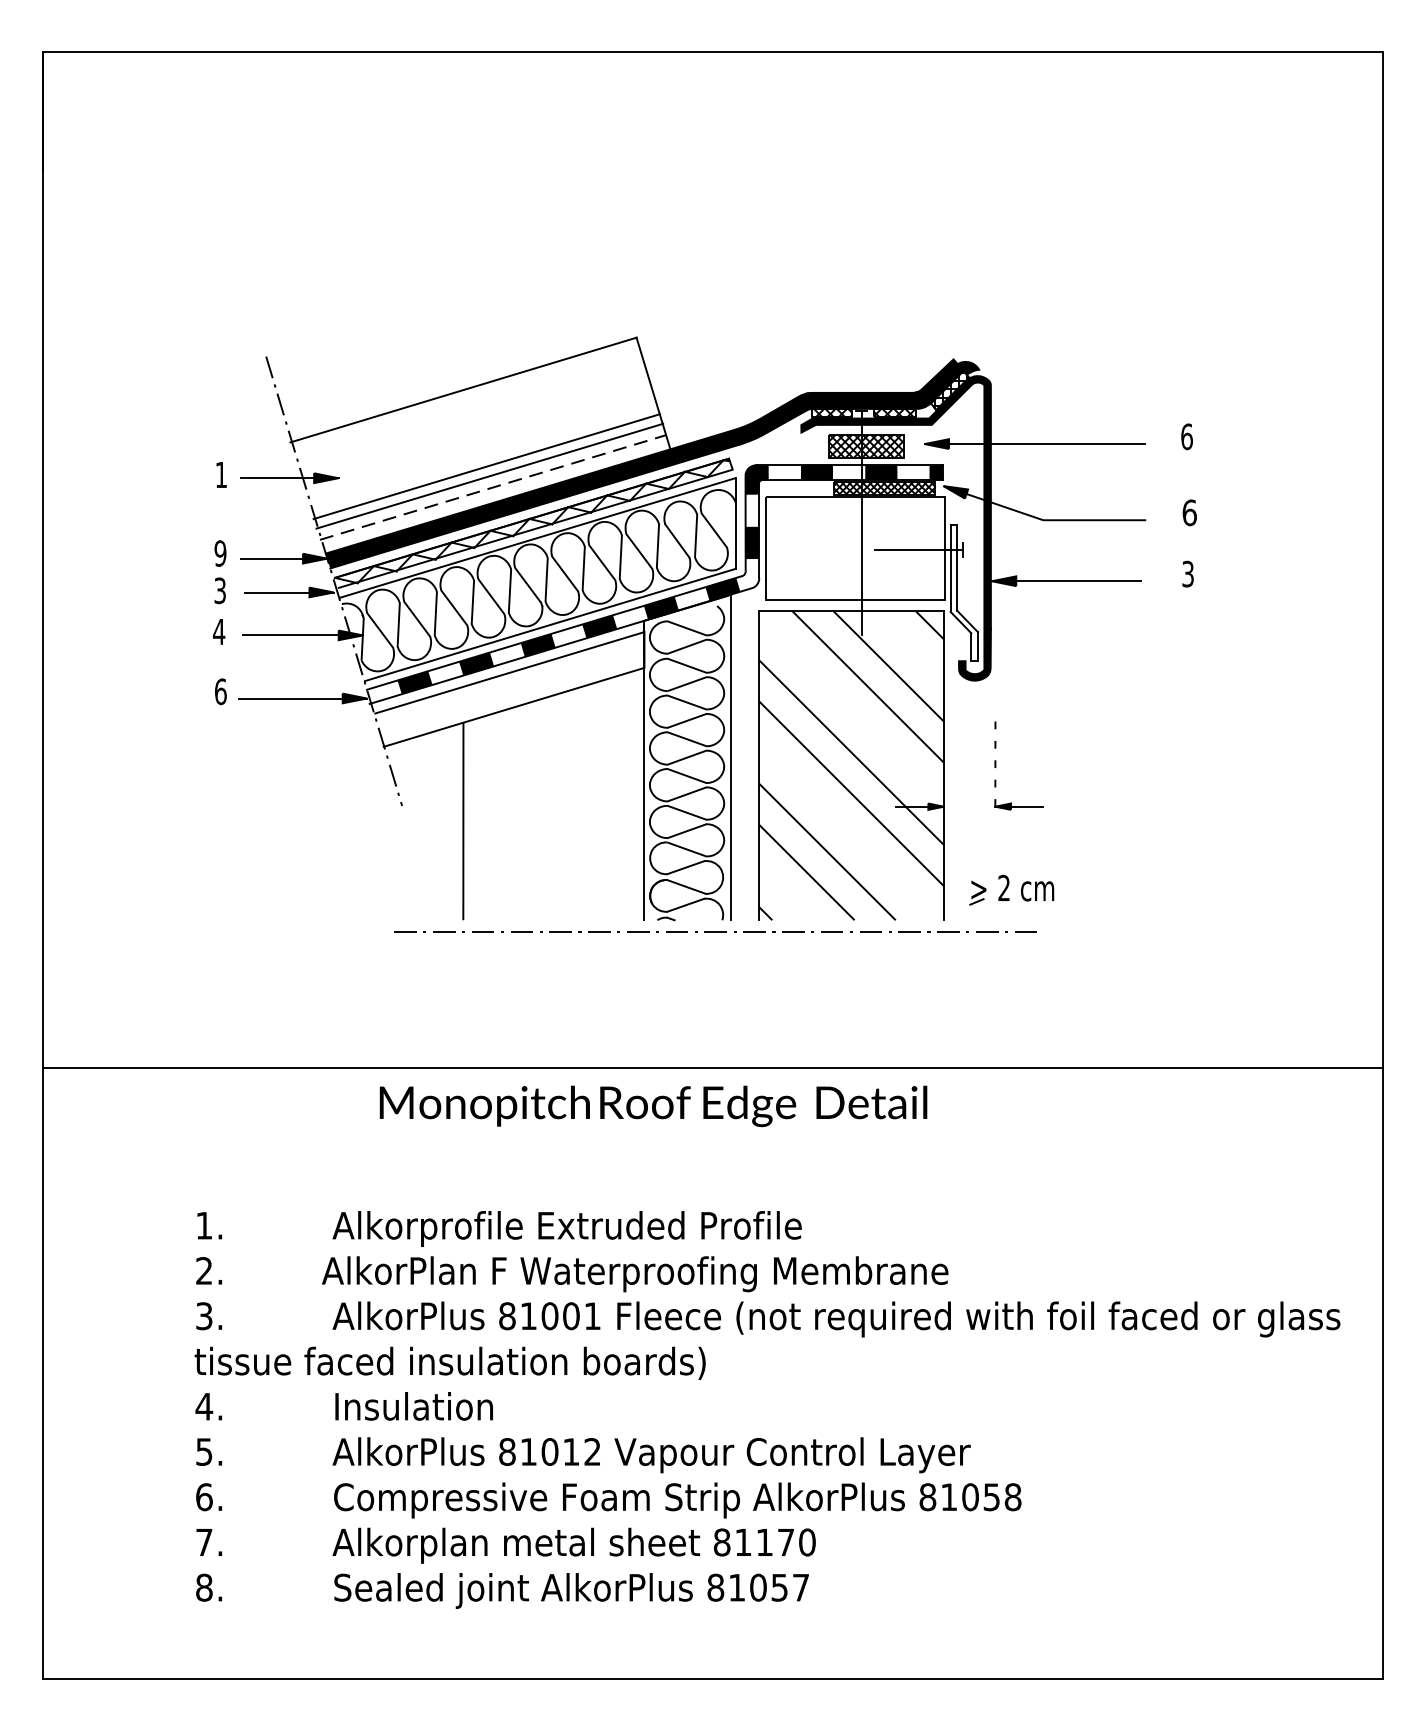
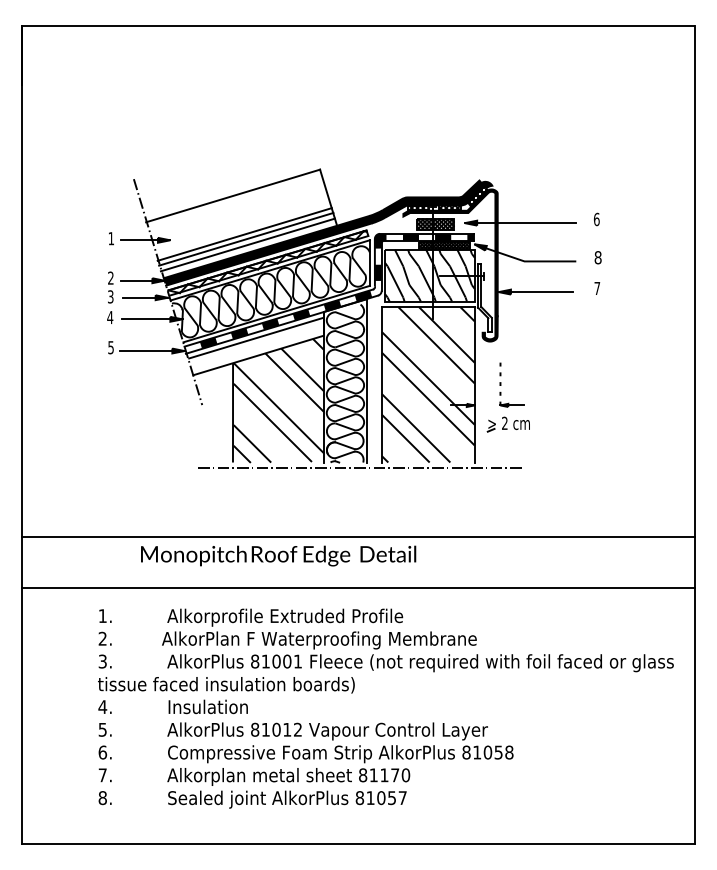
line: (492, 486) -> (247, 244), dashed -> solid
text: (1188, 512) -> (597, 257), 6 -> 8
hatch: (854, 548) -> (429, 275), added
text: (219, 552) -> (110, 277), 9 -> 2
text: (1188, 574) -> (597, 288), 3 -> 7
text: (221, 691) -> (111, 347), 6 -> 5
hatch: (553, 796) -> (278, 400), added
part: (1009, 890) -> (507, 424), moved
text: (653, 1105) -> (278, 555), moved
line: (713, 1170) -> (358, 588), added

